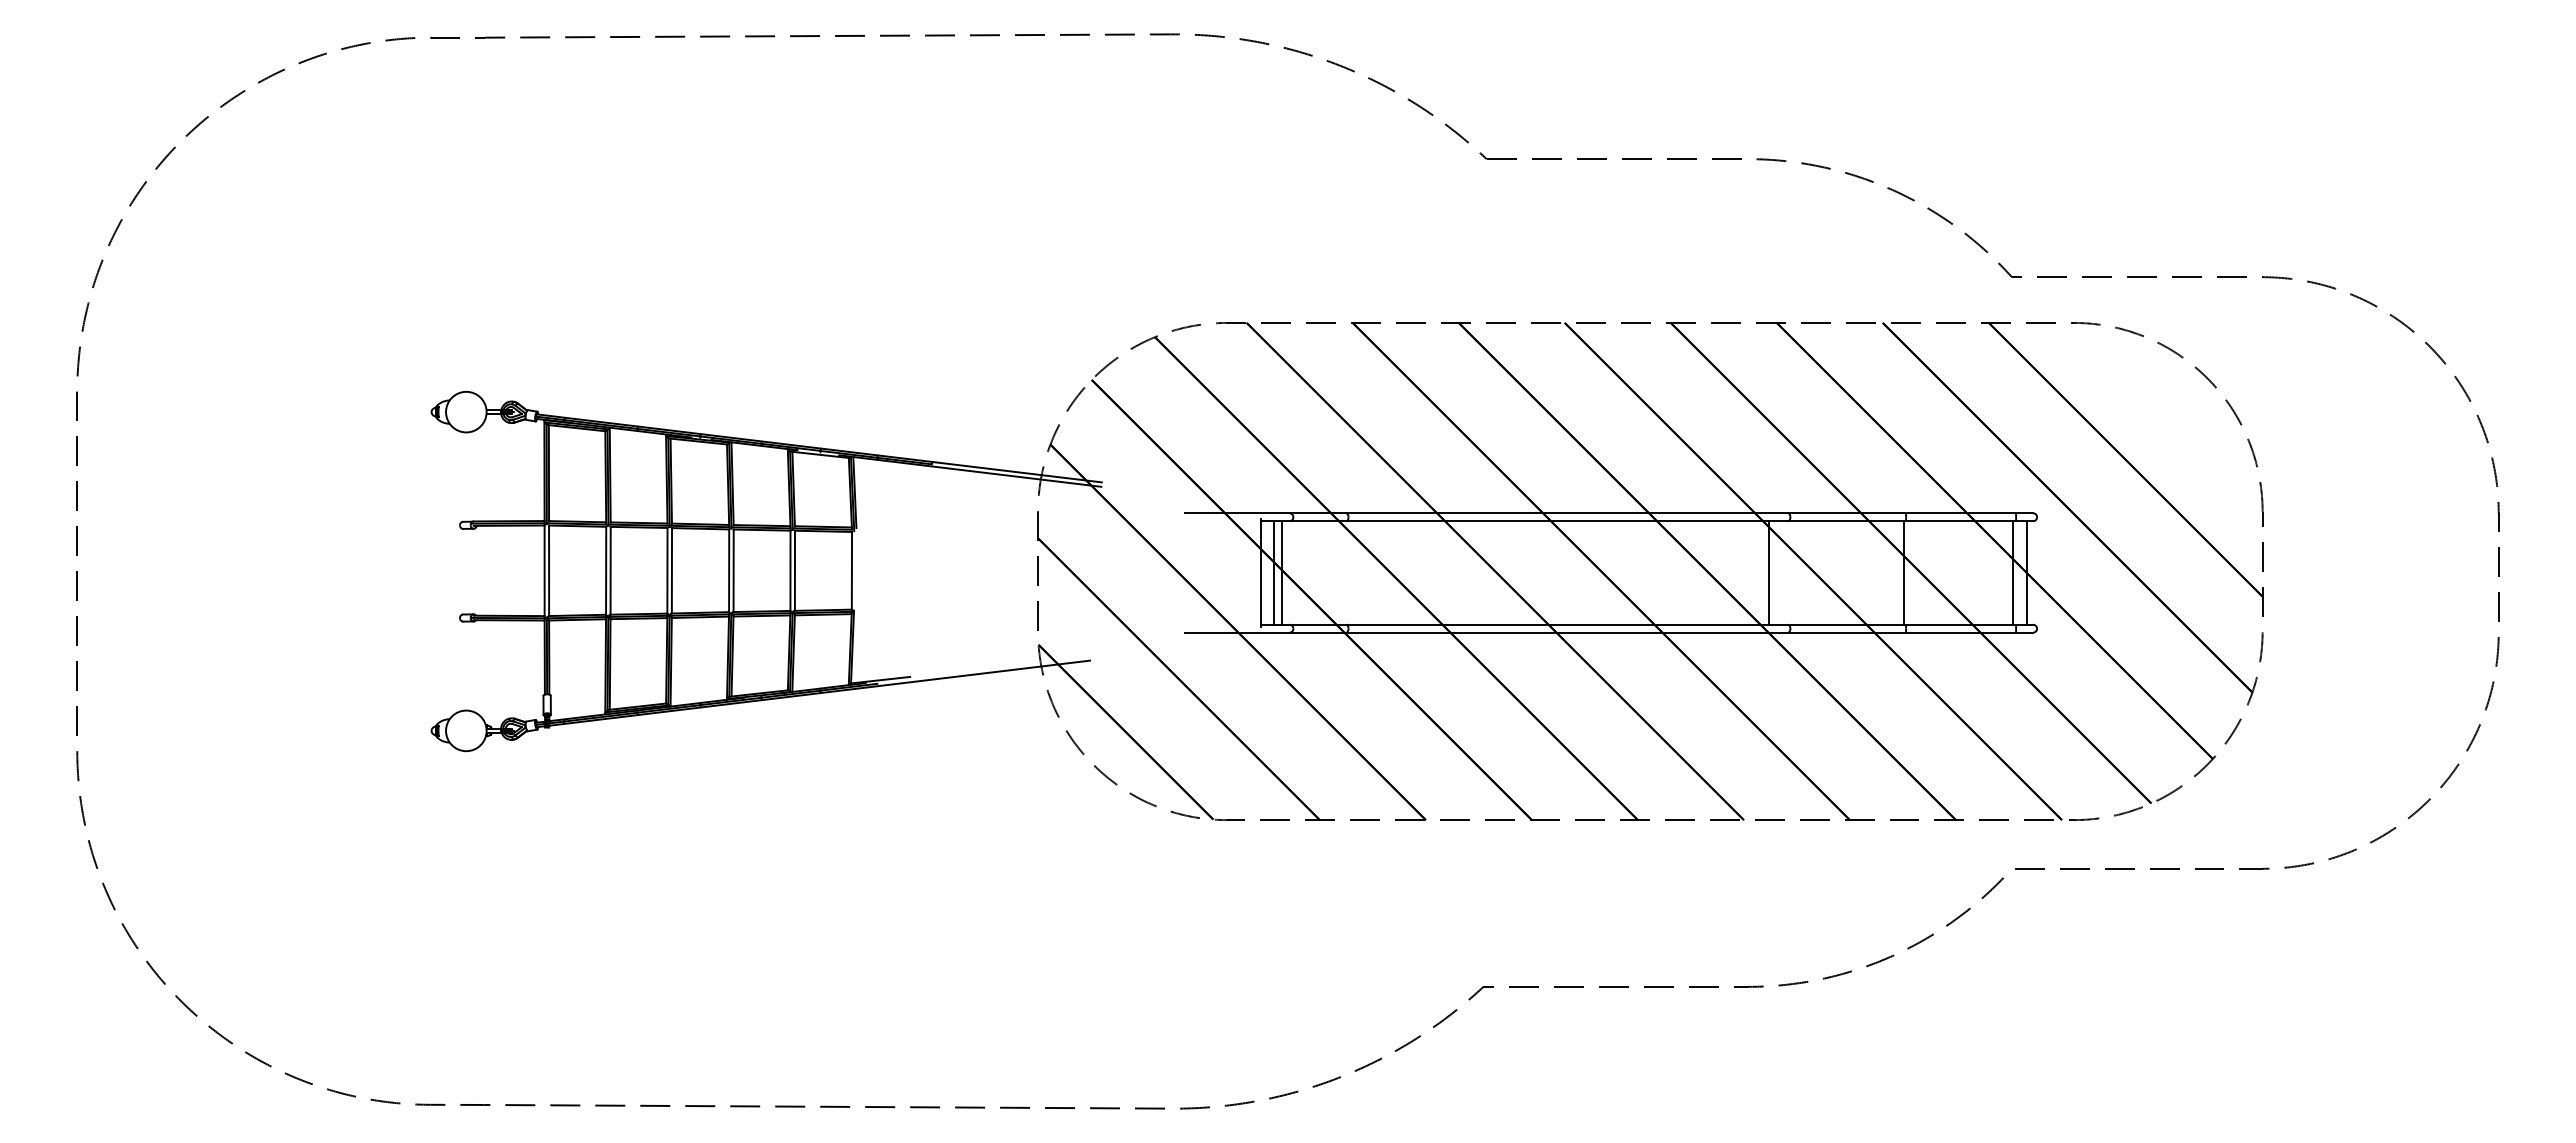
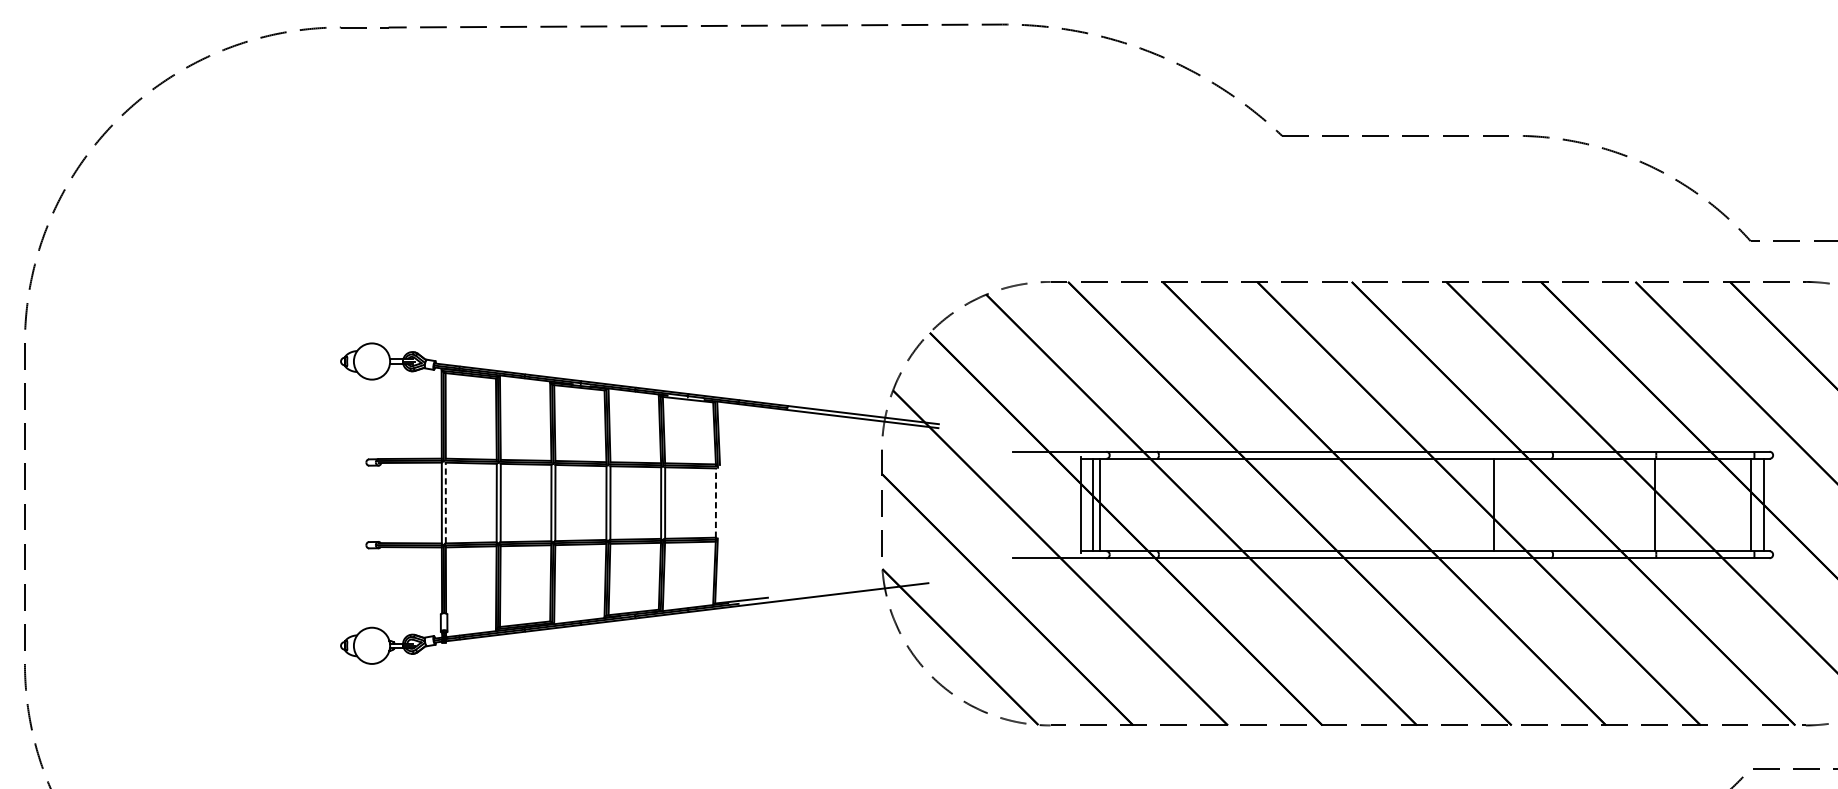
line: (549, 570) -> (446, 502), solid -> dashed
line: (851, 570) -> (715, 502), solid -> dashed
line: (1768, 572) -> (1493, 504), moved

